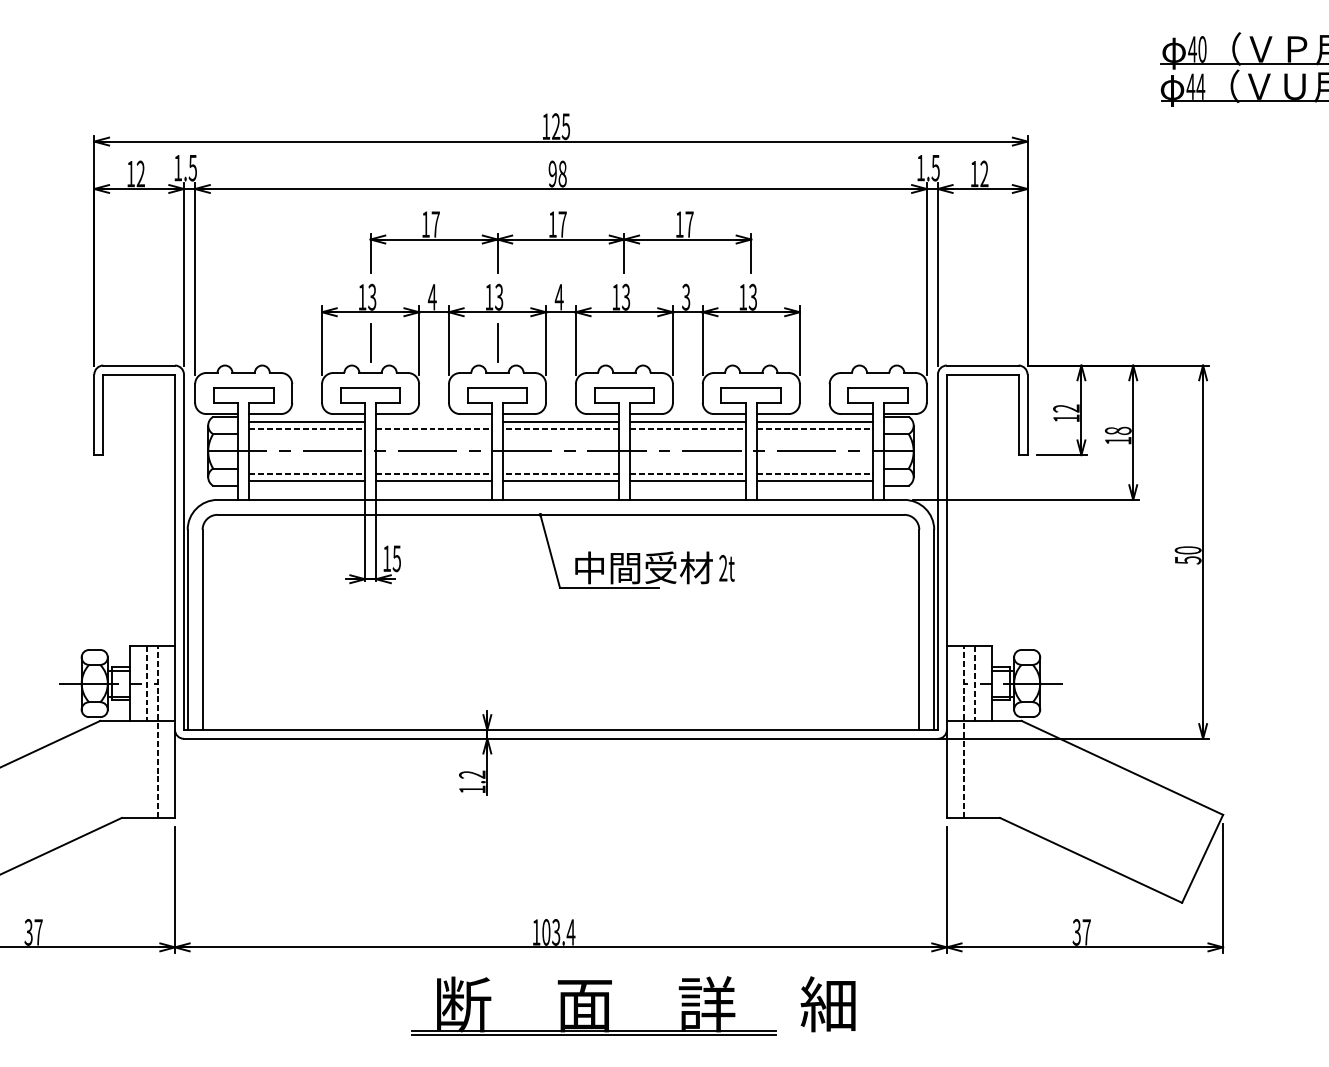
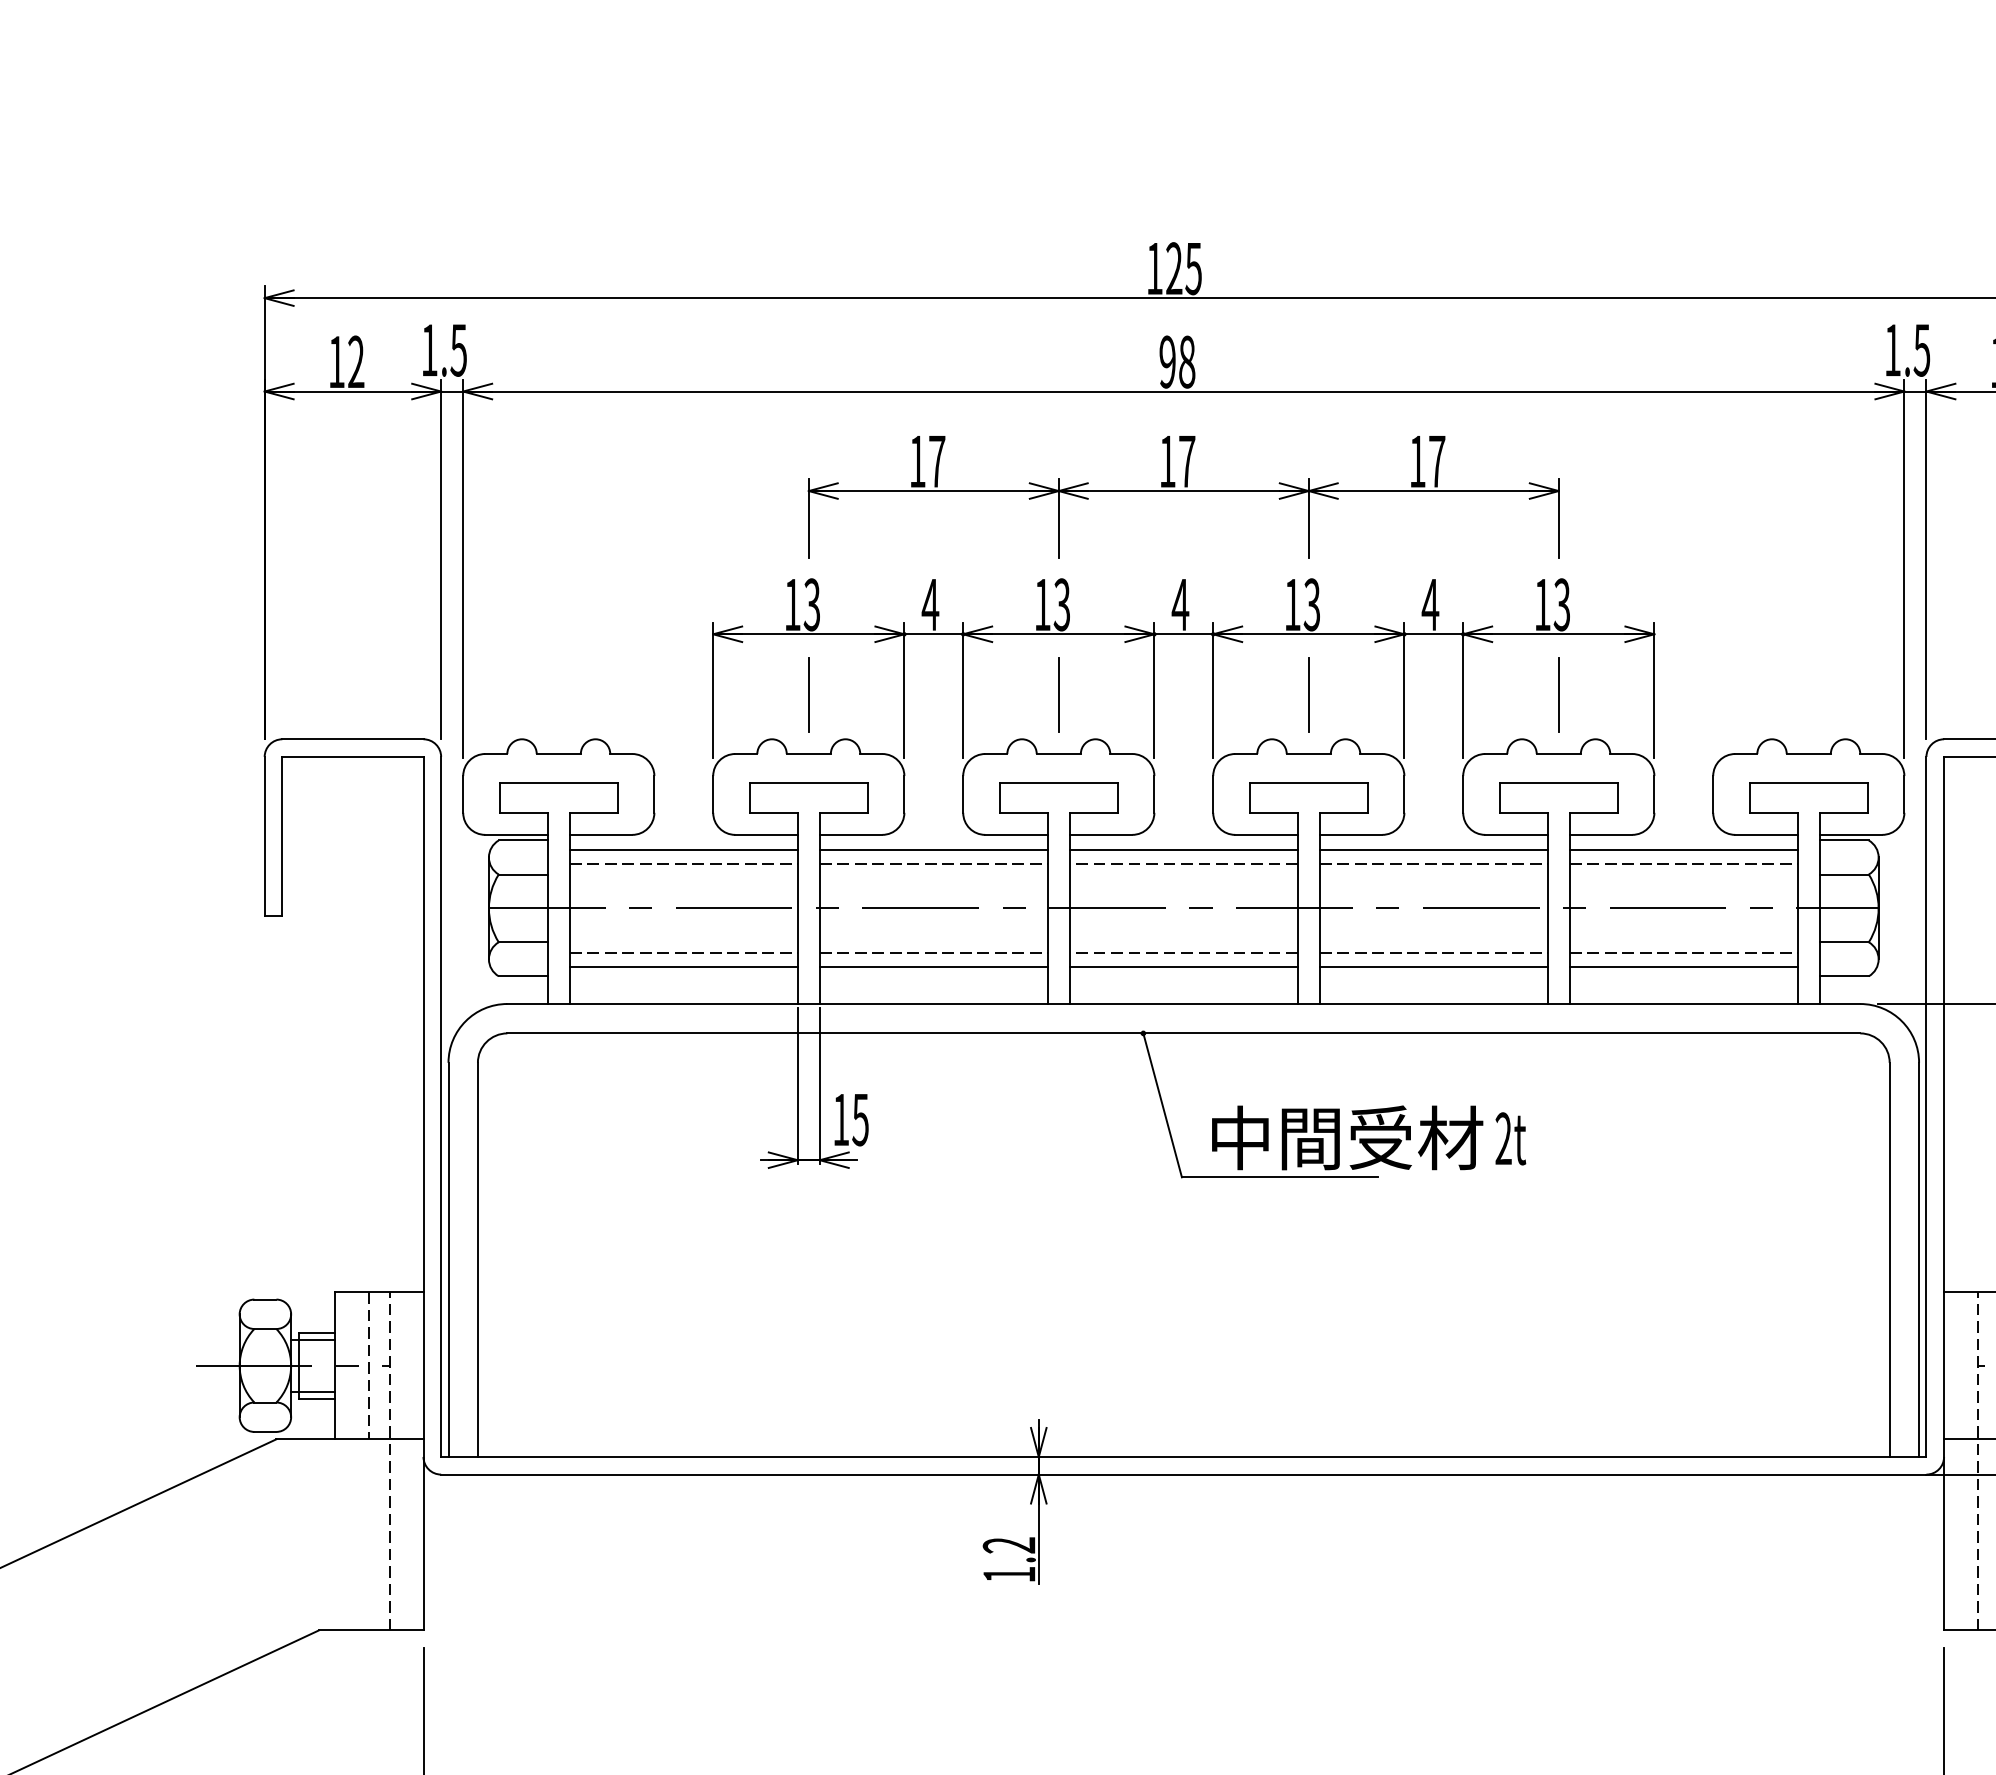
text: (685, 296) -> (1429, 603), 3 -> 4
line: (623, 342) -> (1306, 693), added
line: (751, 342) -> (1559, 693), added
line: (433, 421) -> (932, 849), added

